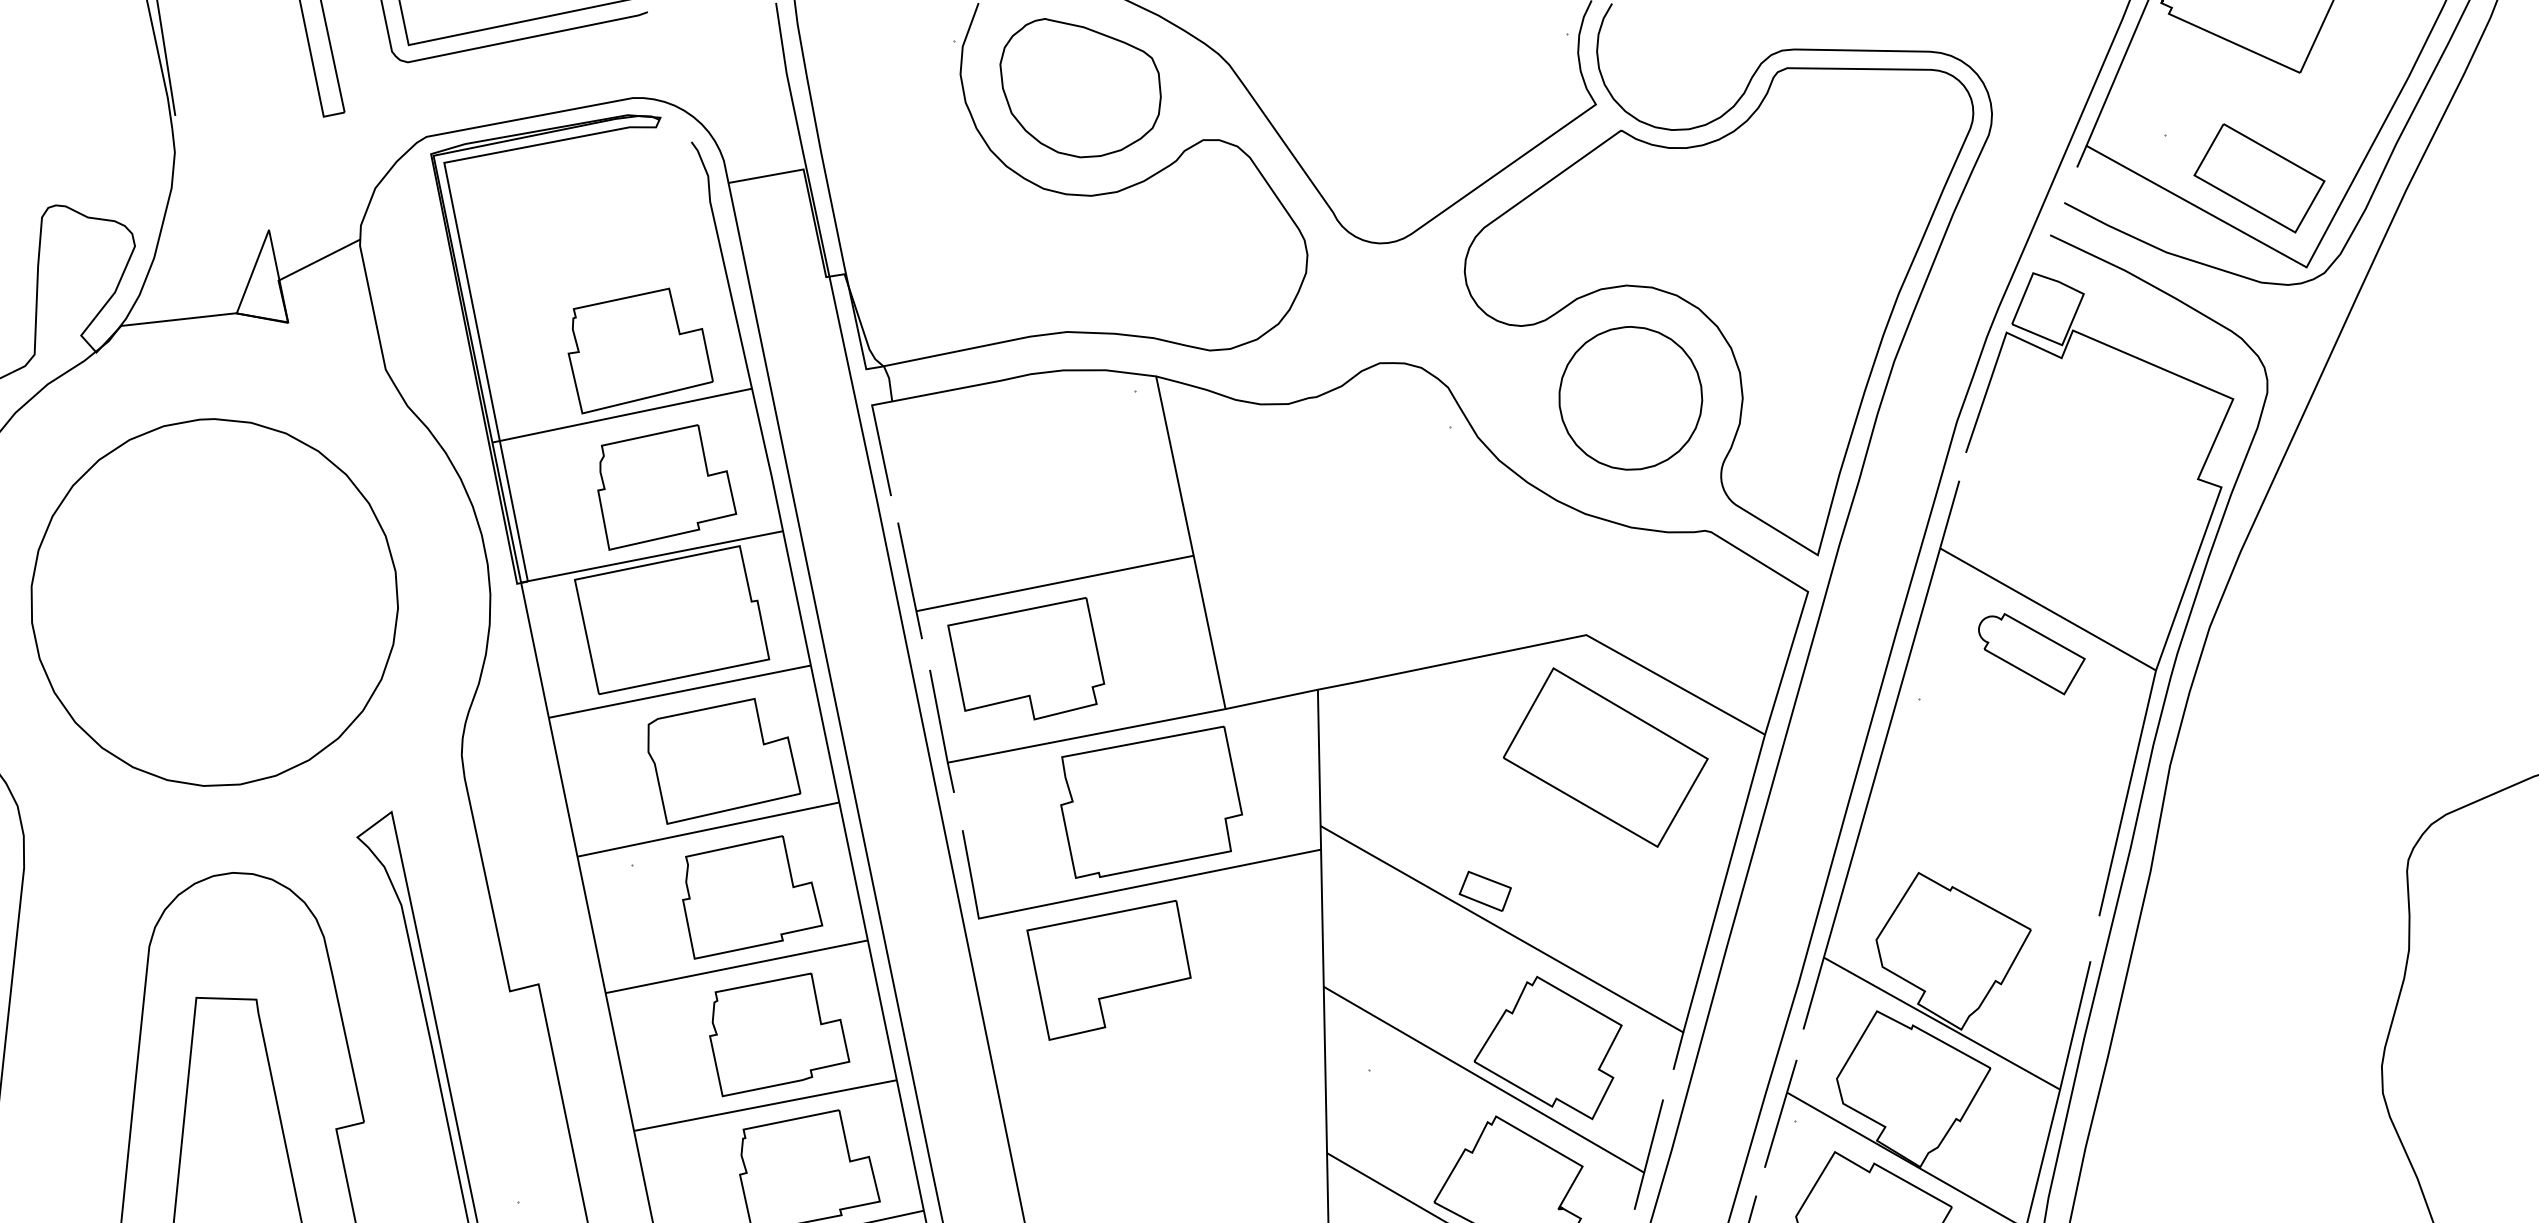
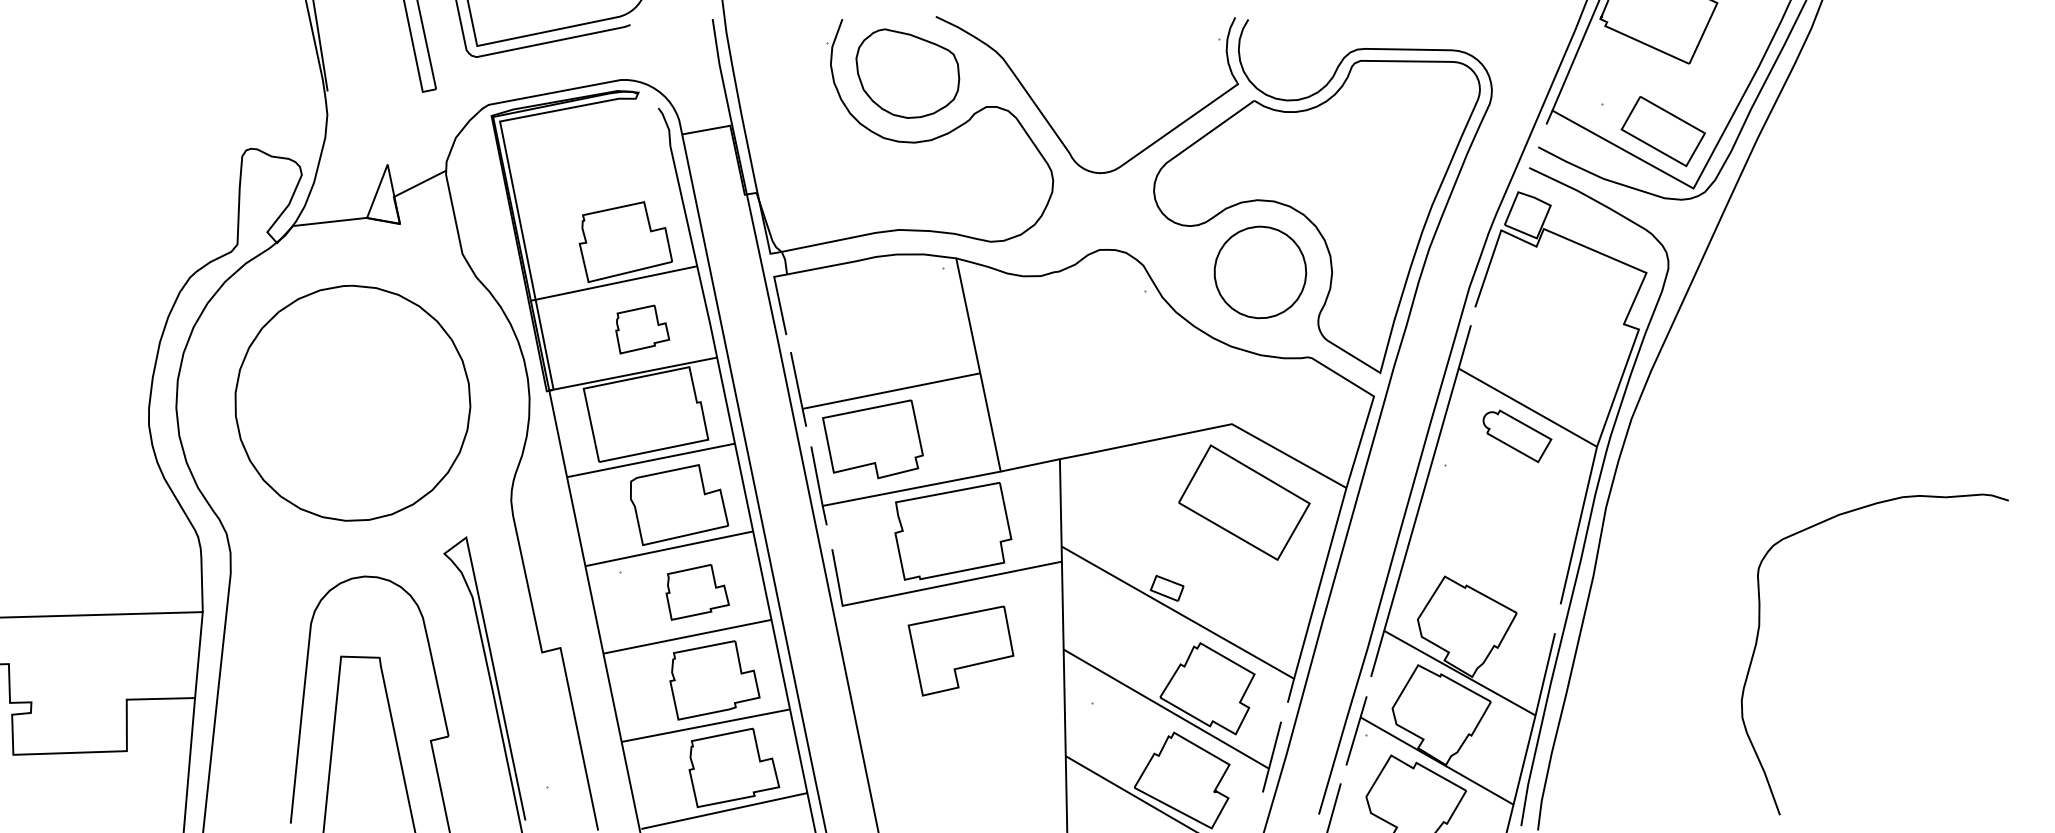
part: (666, 487) -> (642, 329), size x0.6
part: (752, 897) -> (697, 592), size x0.7
part: (1108, 969) -> (960, 650), moved

